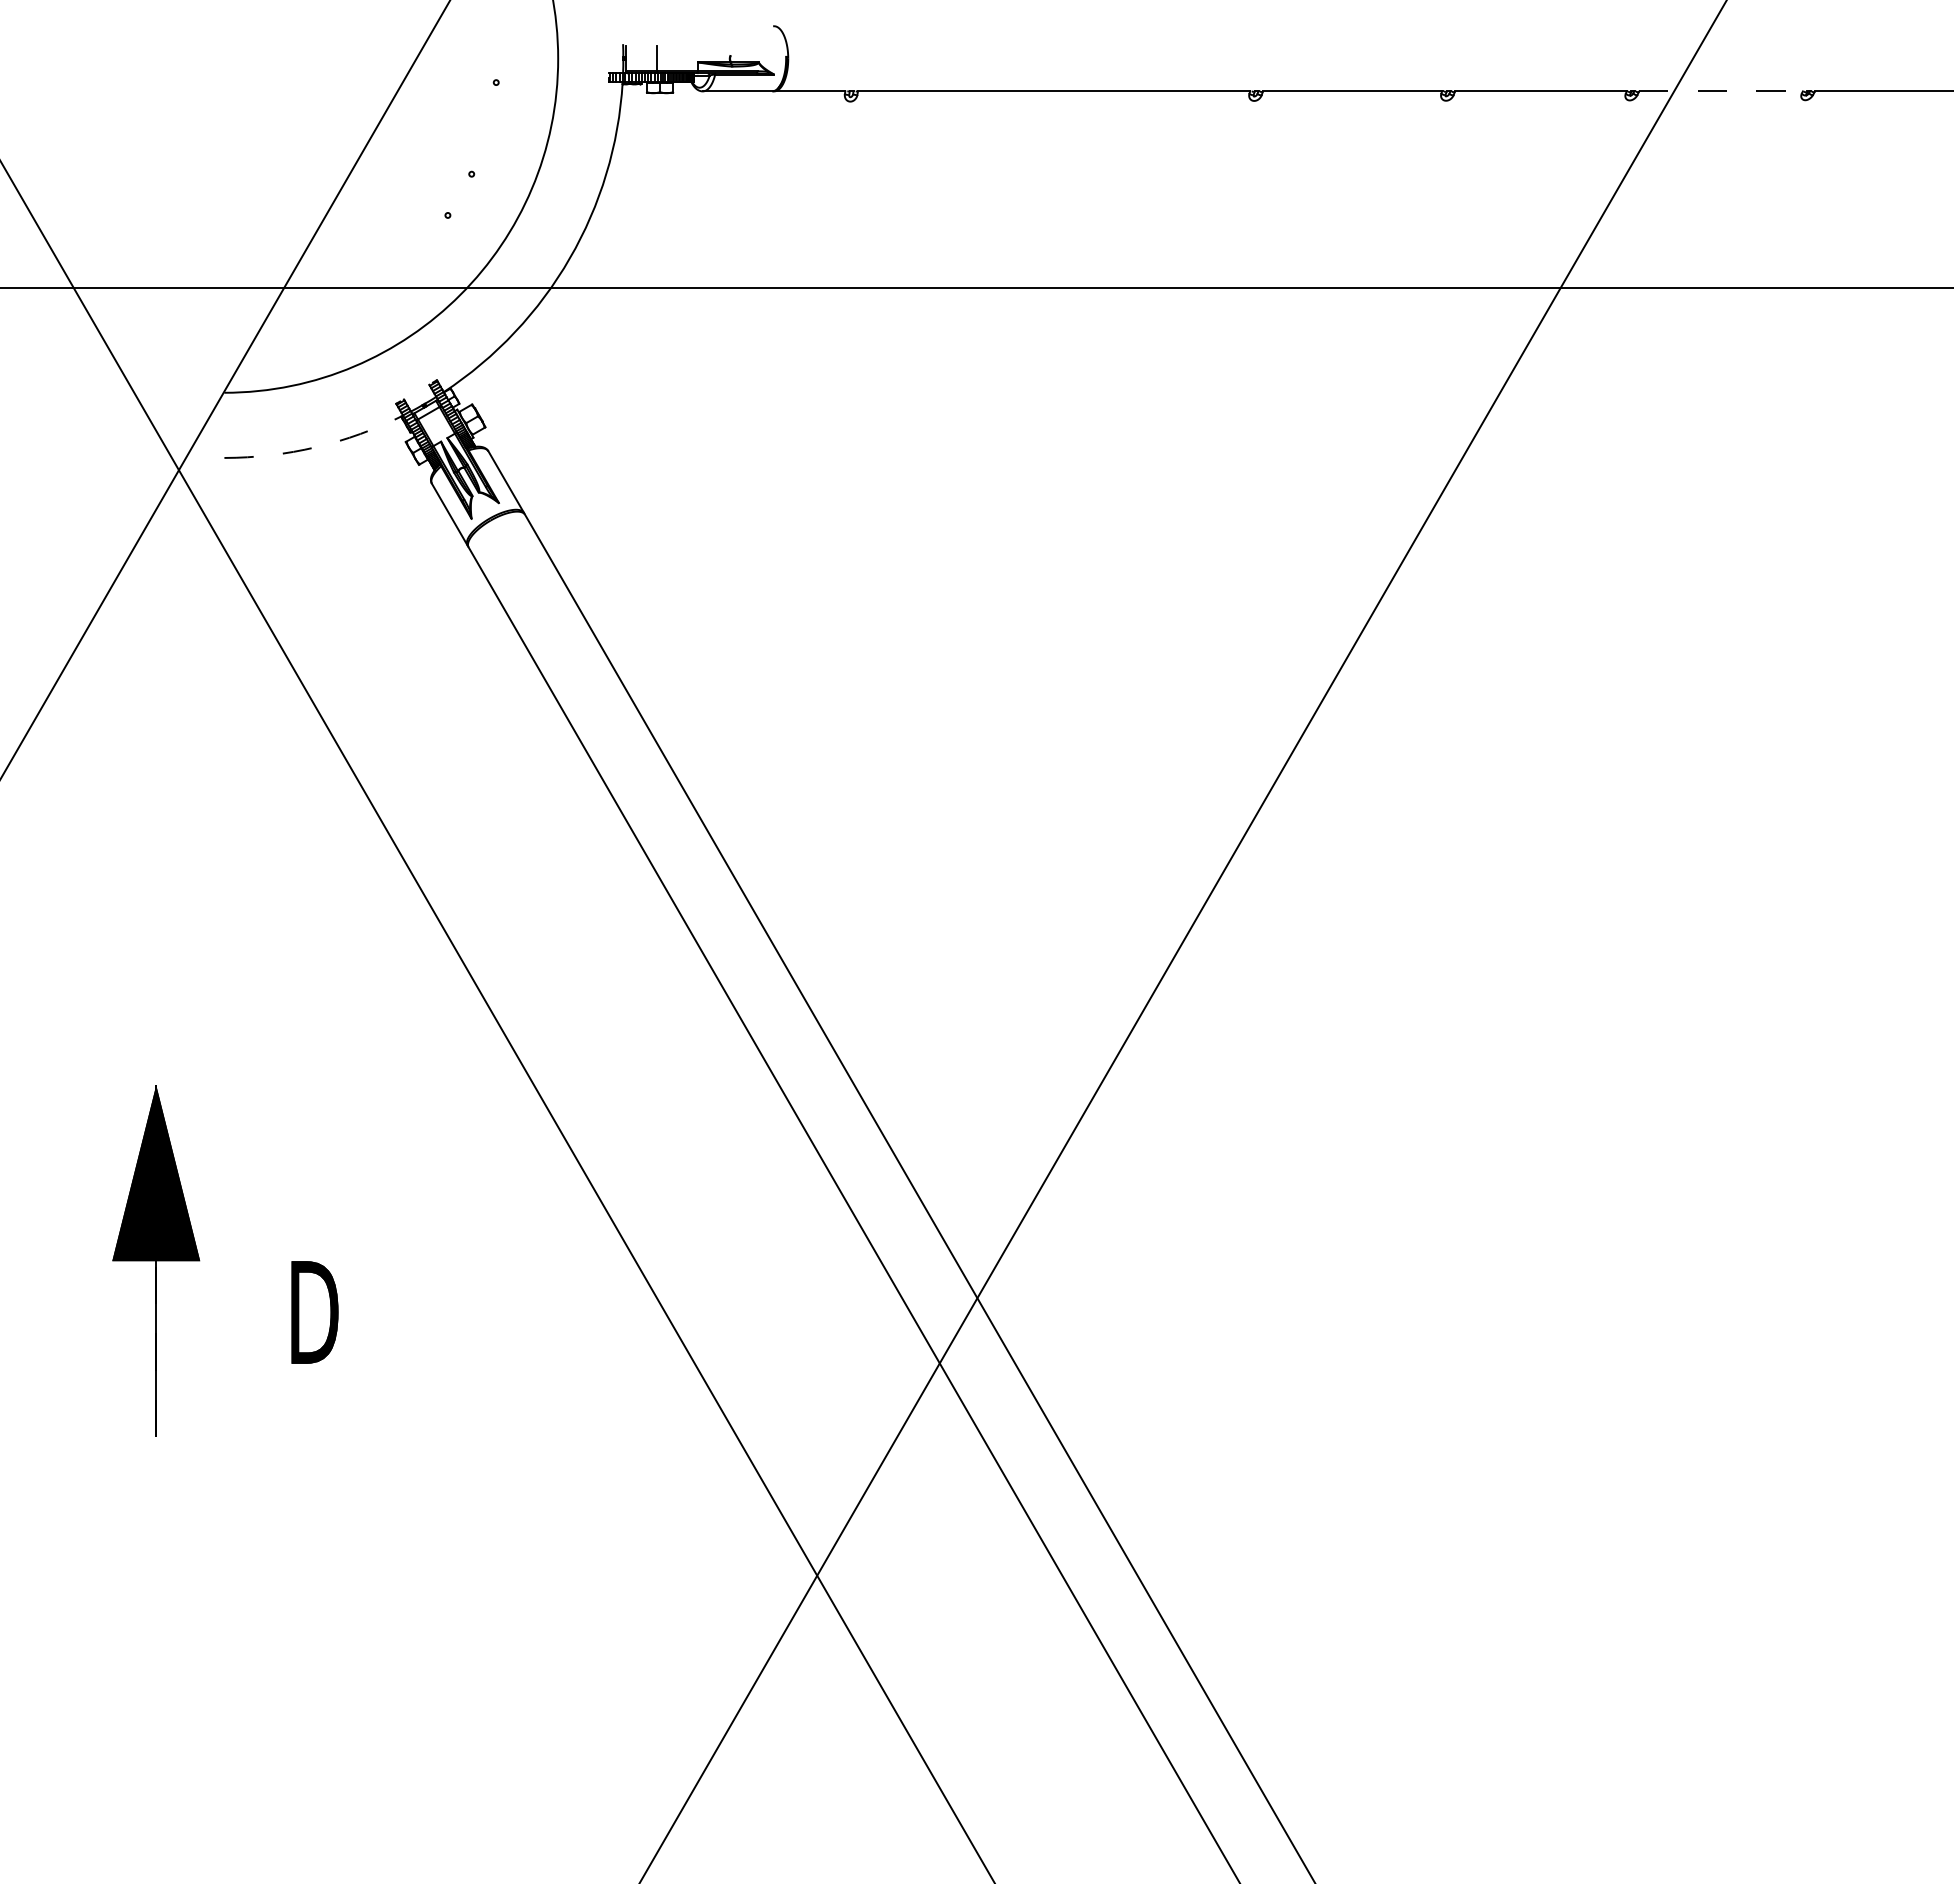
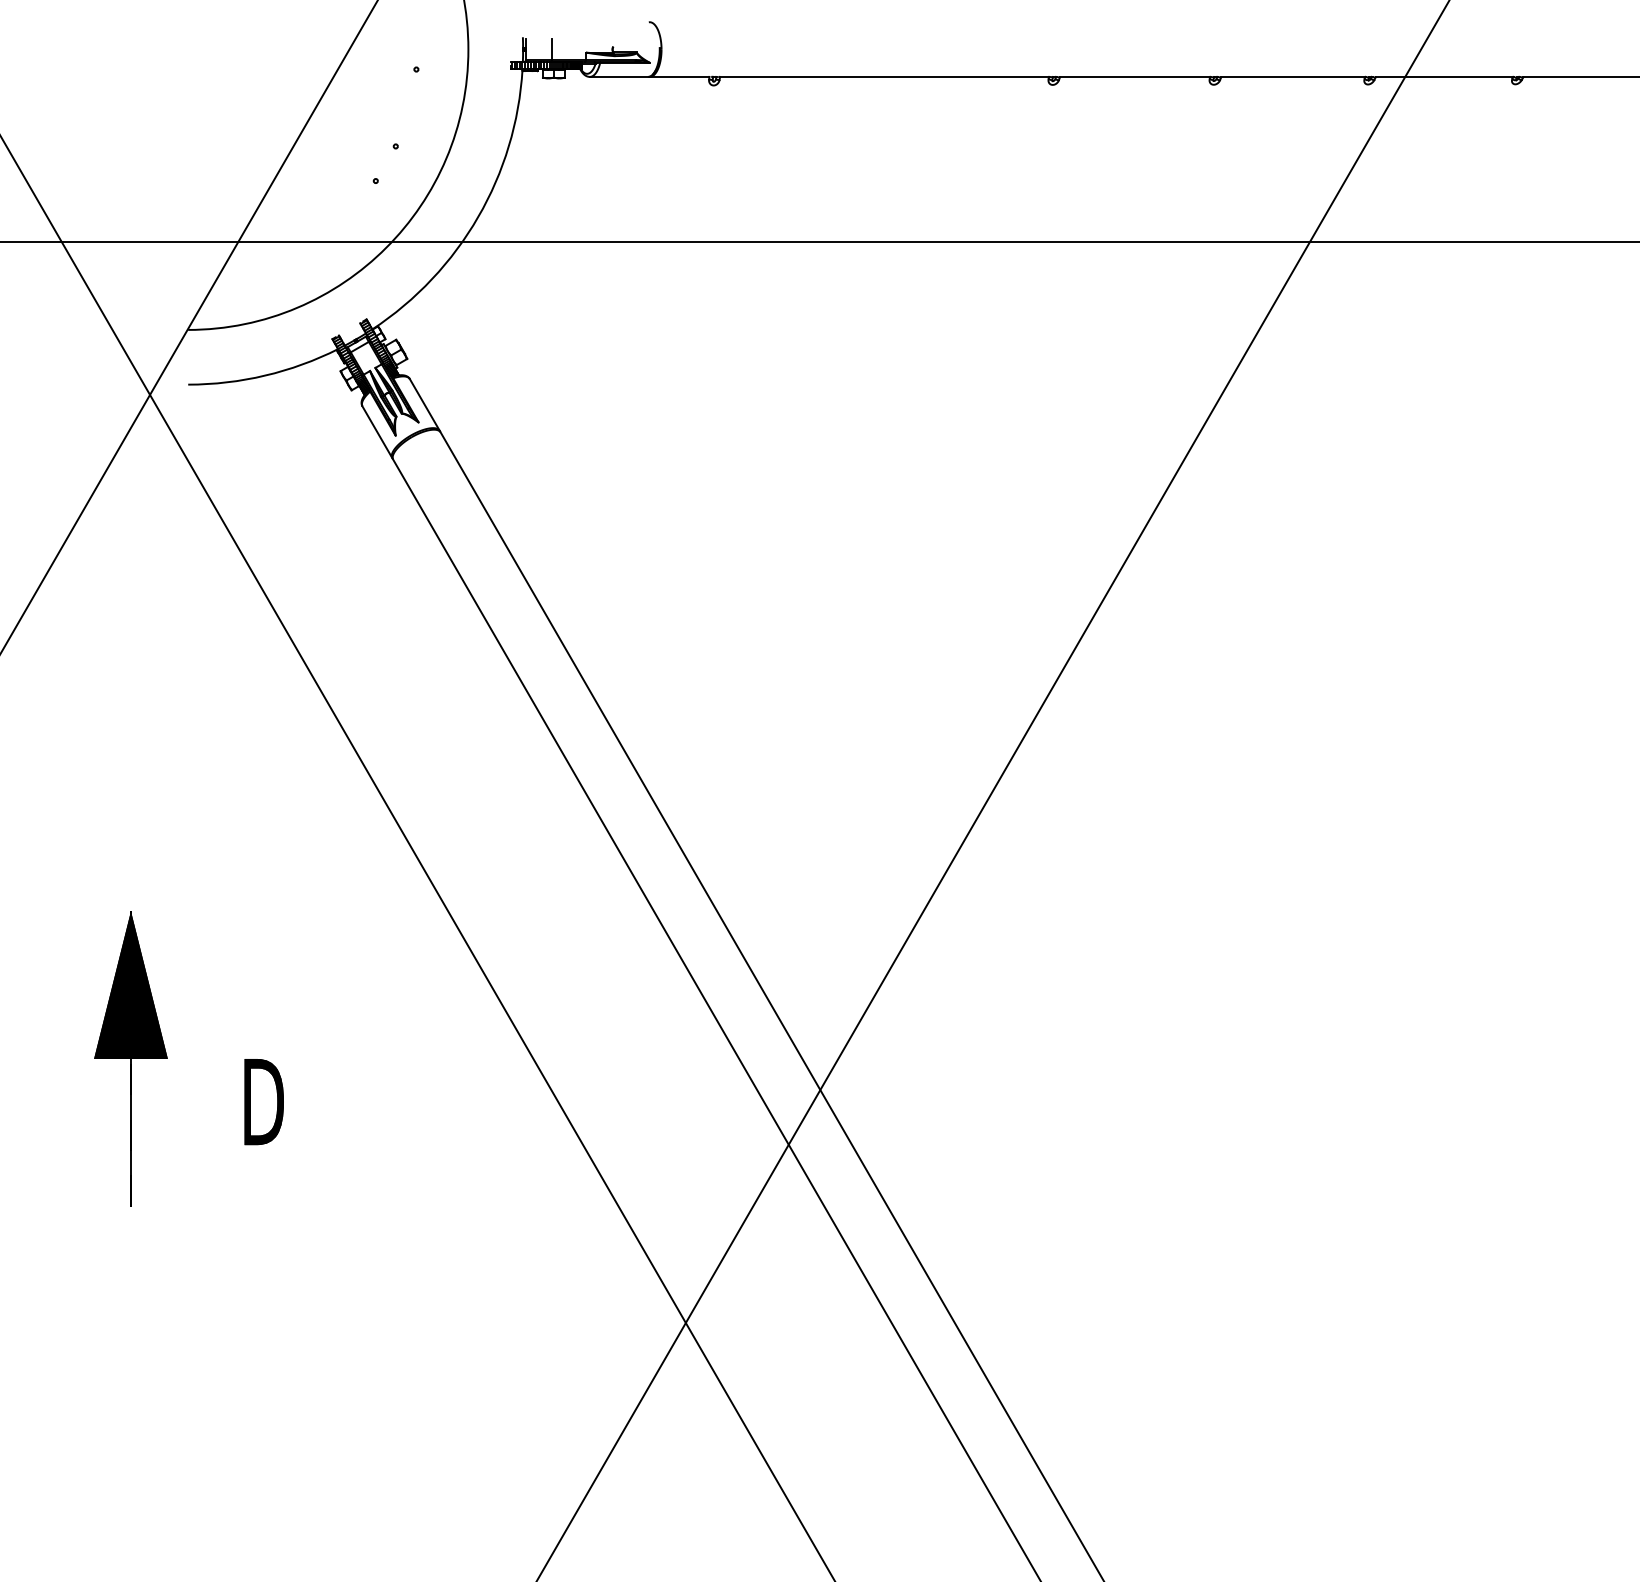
line: (1721, 91) -> (1445, 77), dashed -> solid
arc: (316, 447) -> (265, 375), dashed -> solid

